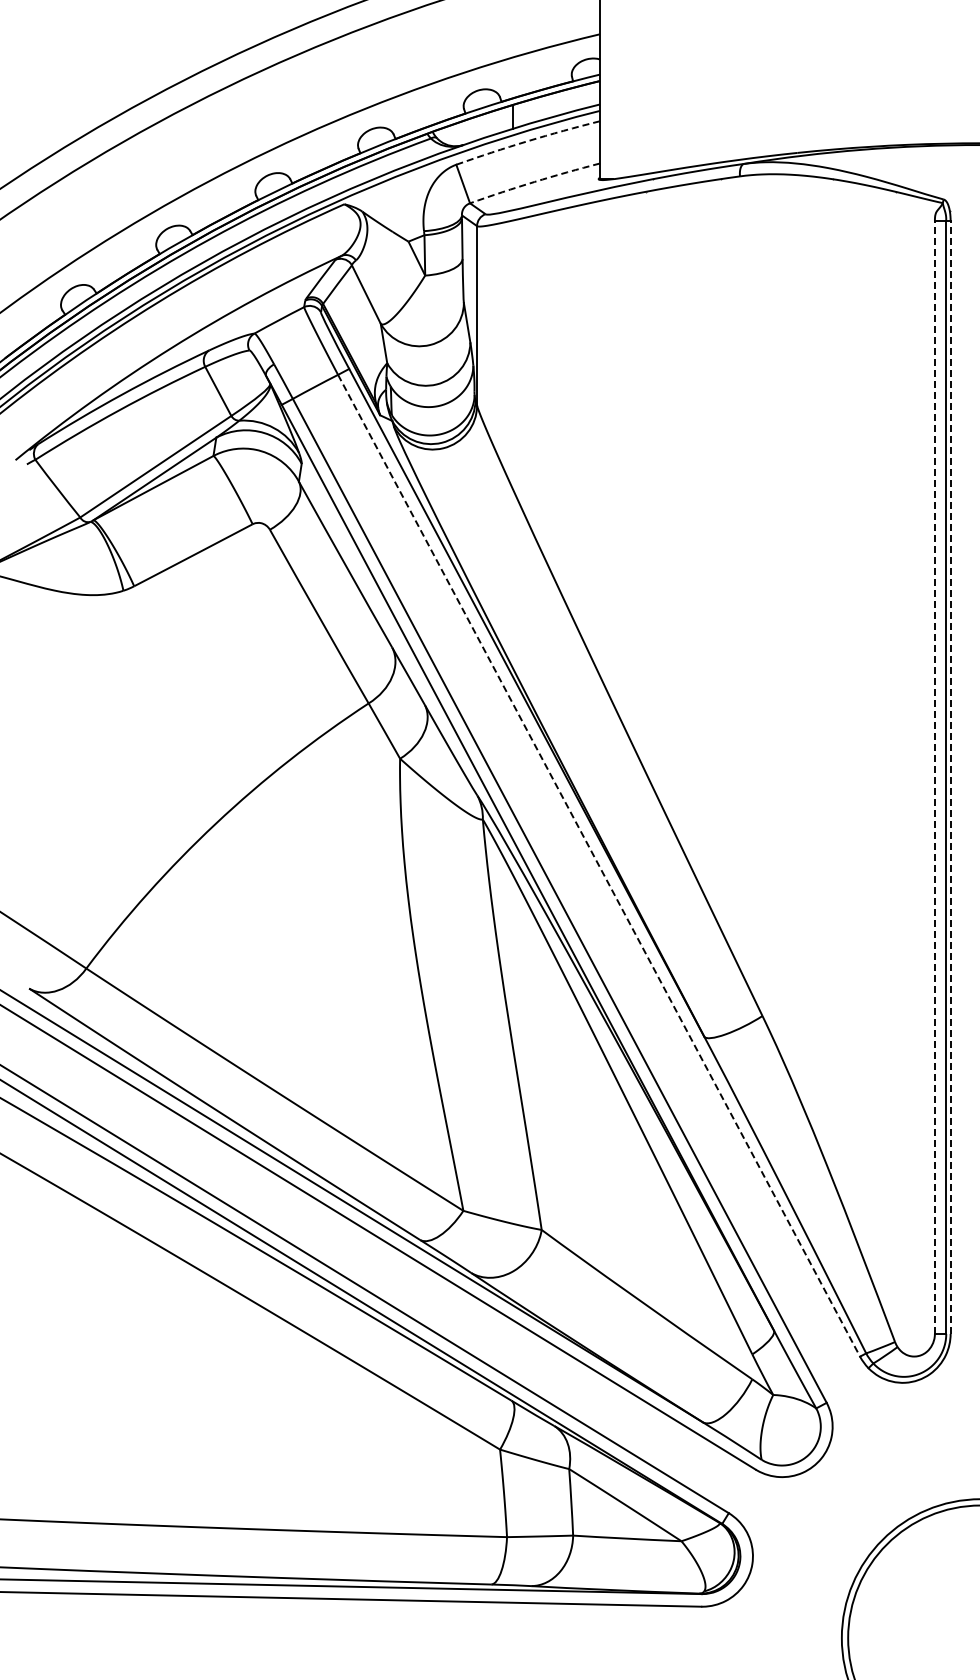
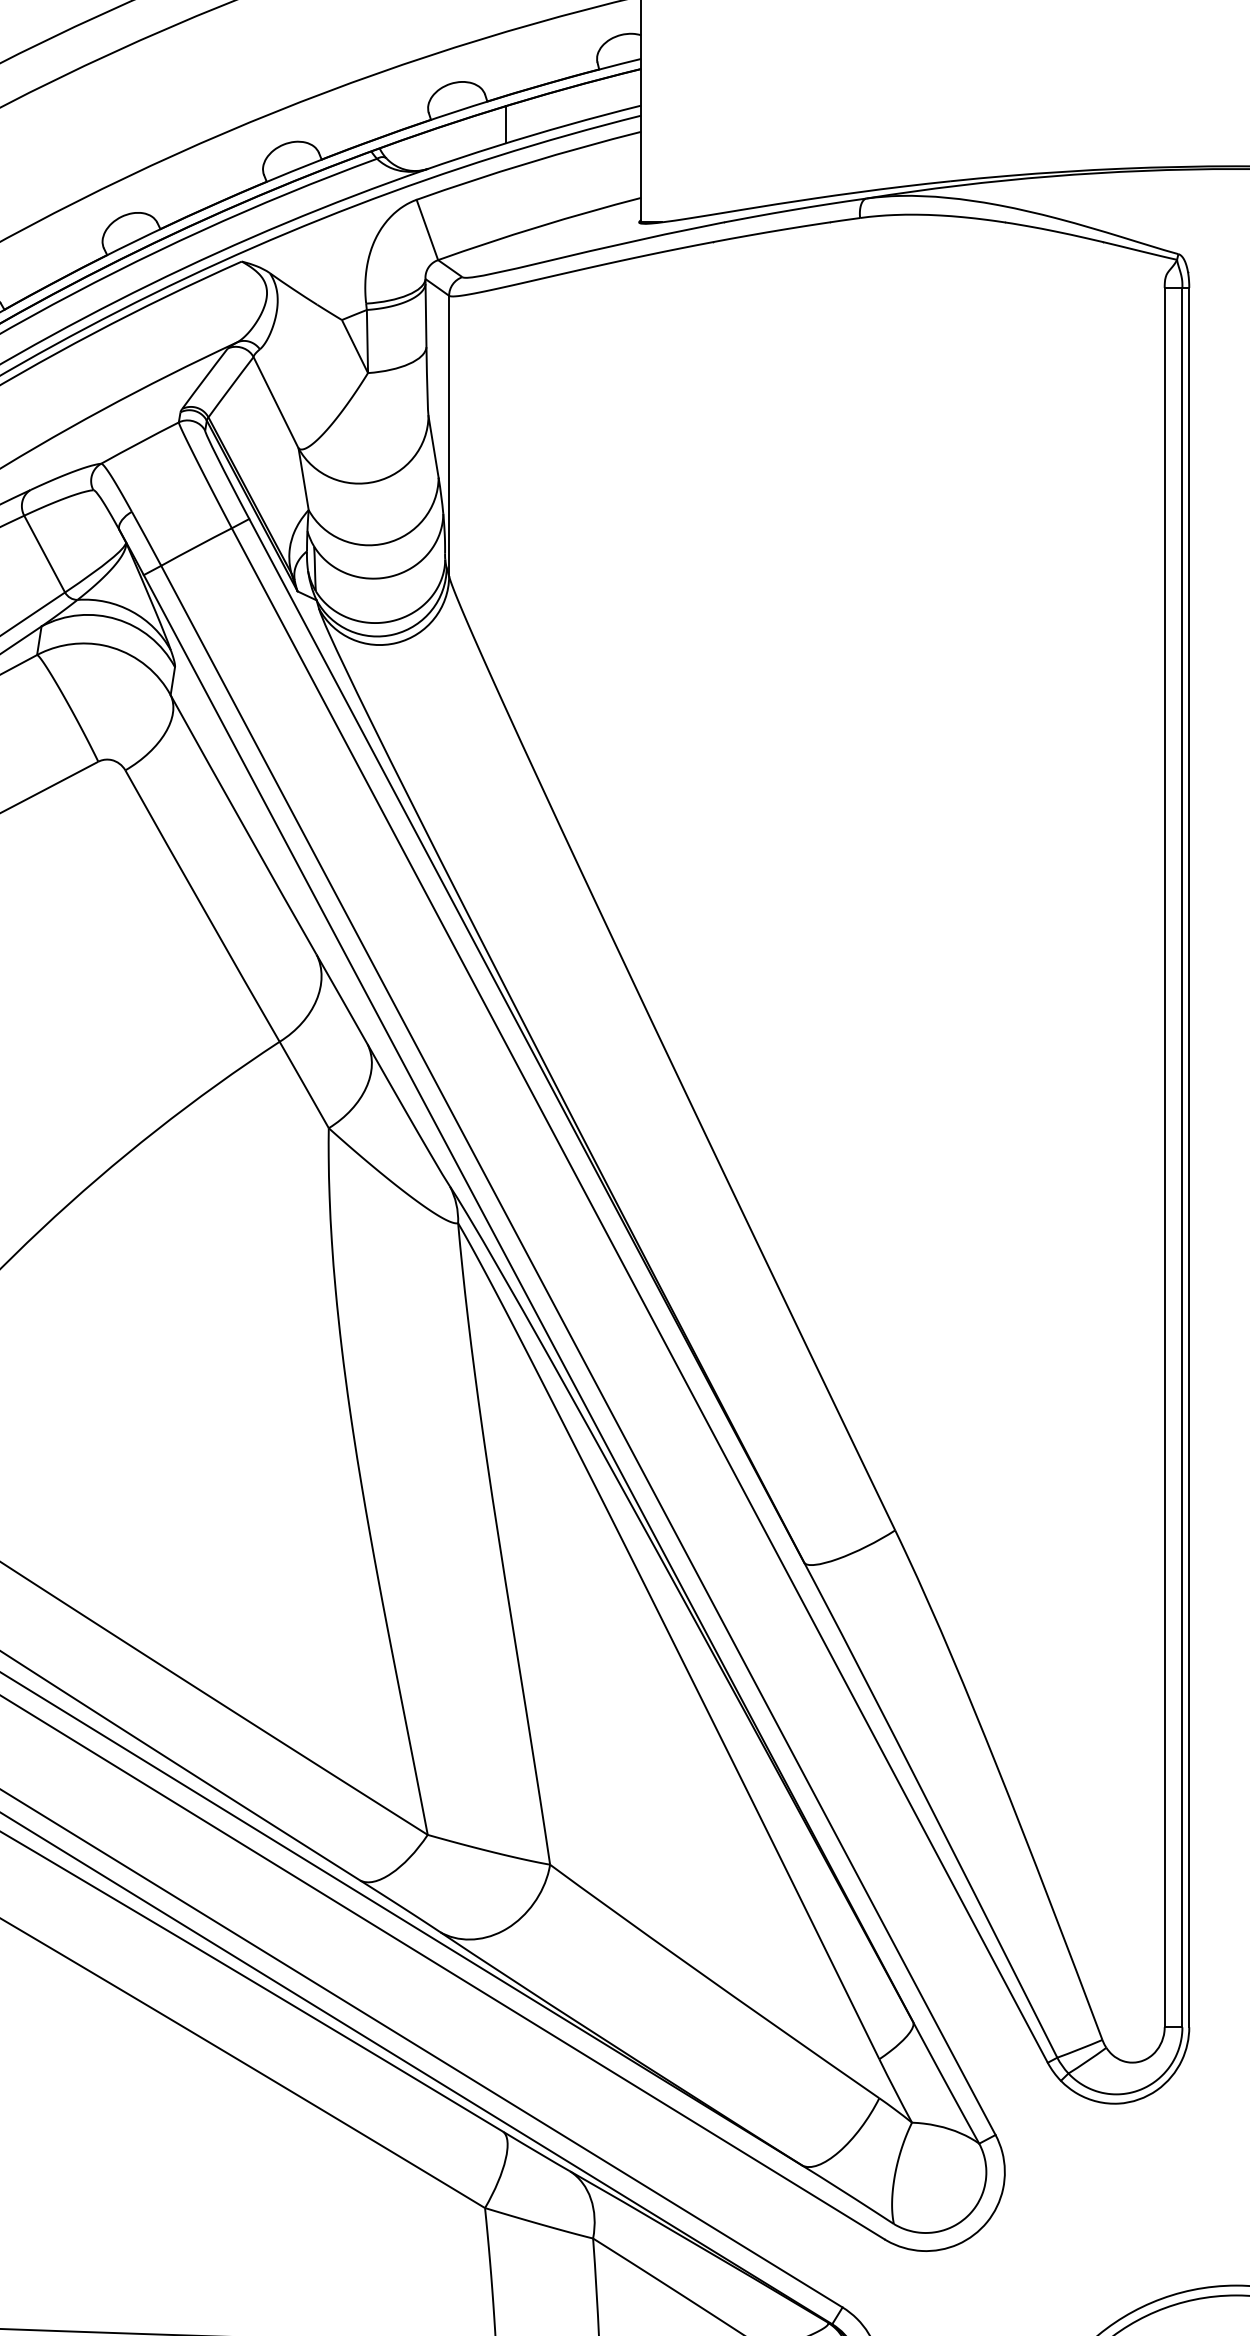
arc: (527, 141) -> (527, 163), dashed -> solid
arc: (534, 181) -> (538, 226), dashed -> solid
line: (934, 777) -> (1164, 1157), dashed -> solid
line: (950, 777) -> (1189, 1157), dashed -> solid
line: (599, 865) -> (640, 1295), dashed -> solid

